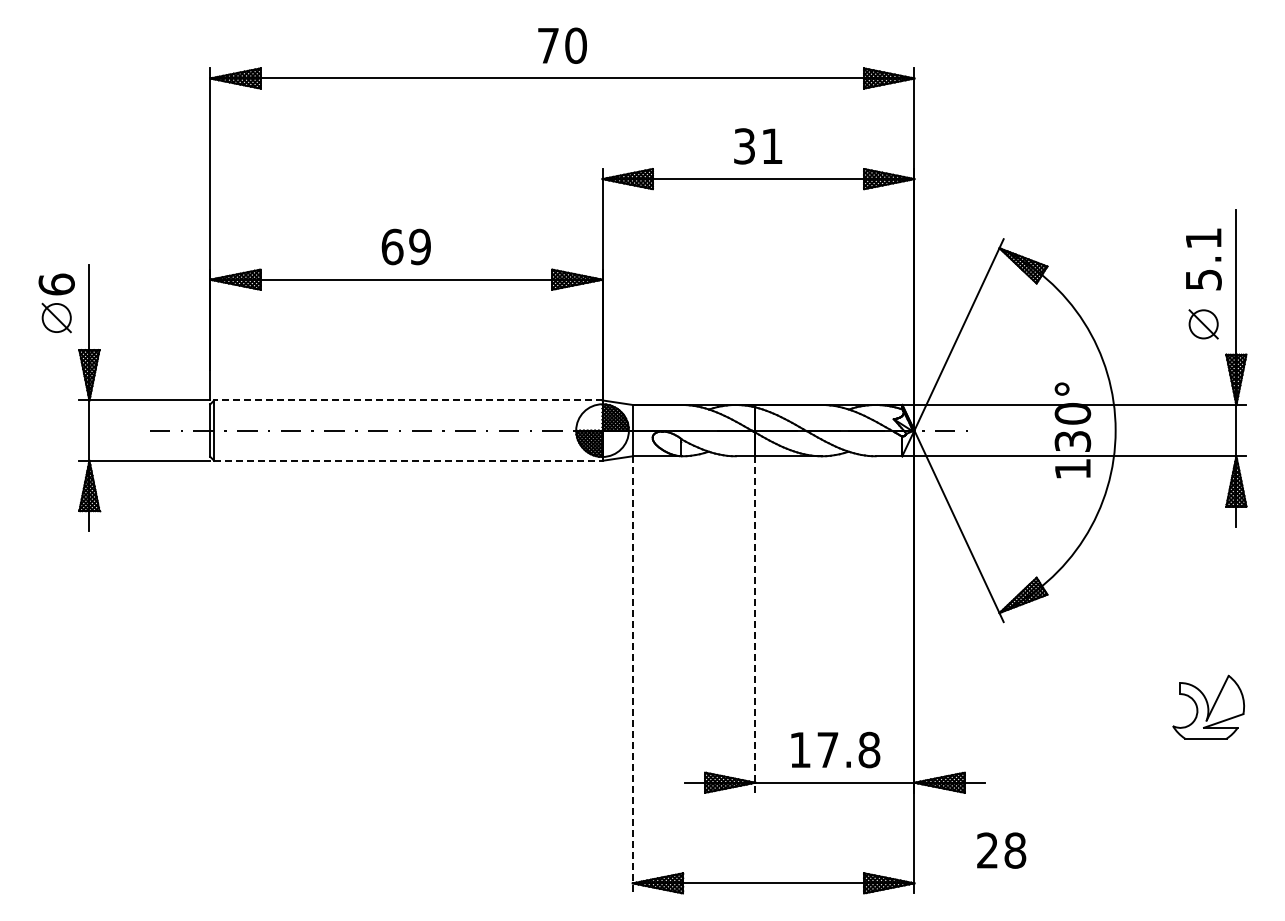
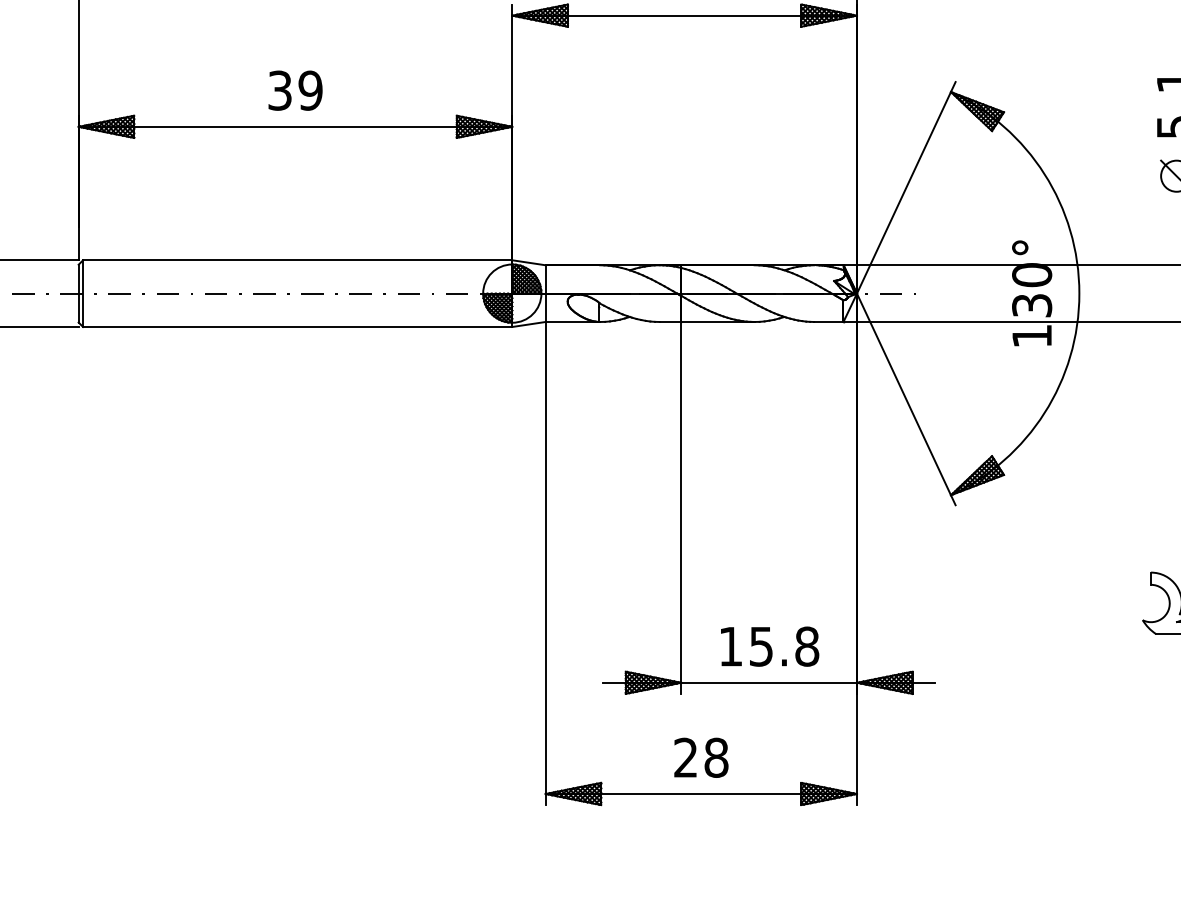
text: (392, 246) -> (280, 90), 69 -> 39
line: (407, 400) -> (296, 260), dashed -> solid
line: (408, 460) -> (297, 326), dashed -> solid
line: (755, 625) -> (681, 509), dashed -> solid
line: (632, 674) -> (545, 563), dashed -> solid
text: (827, 750) -> (760, 647), 17.8 -> 15.8
text: (1001, 850) -> (701, 757), moved

